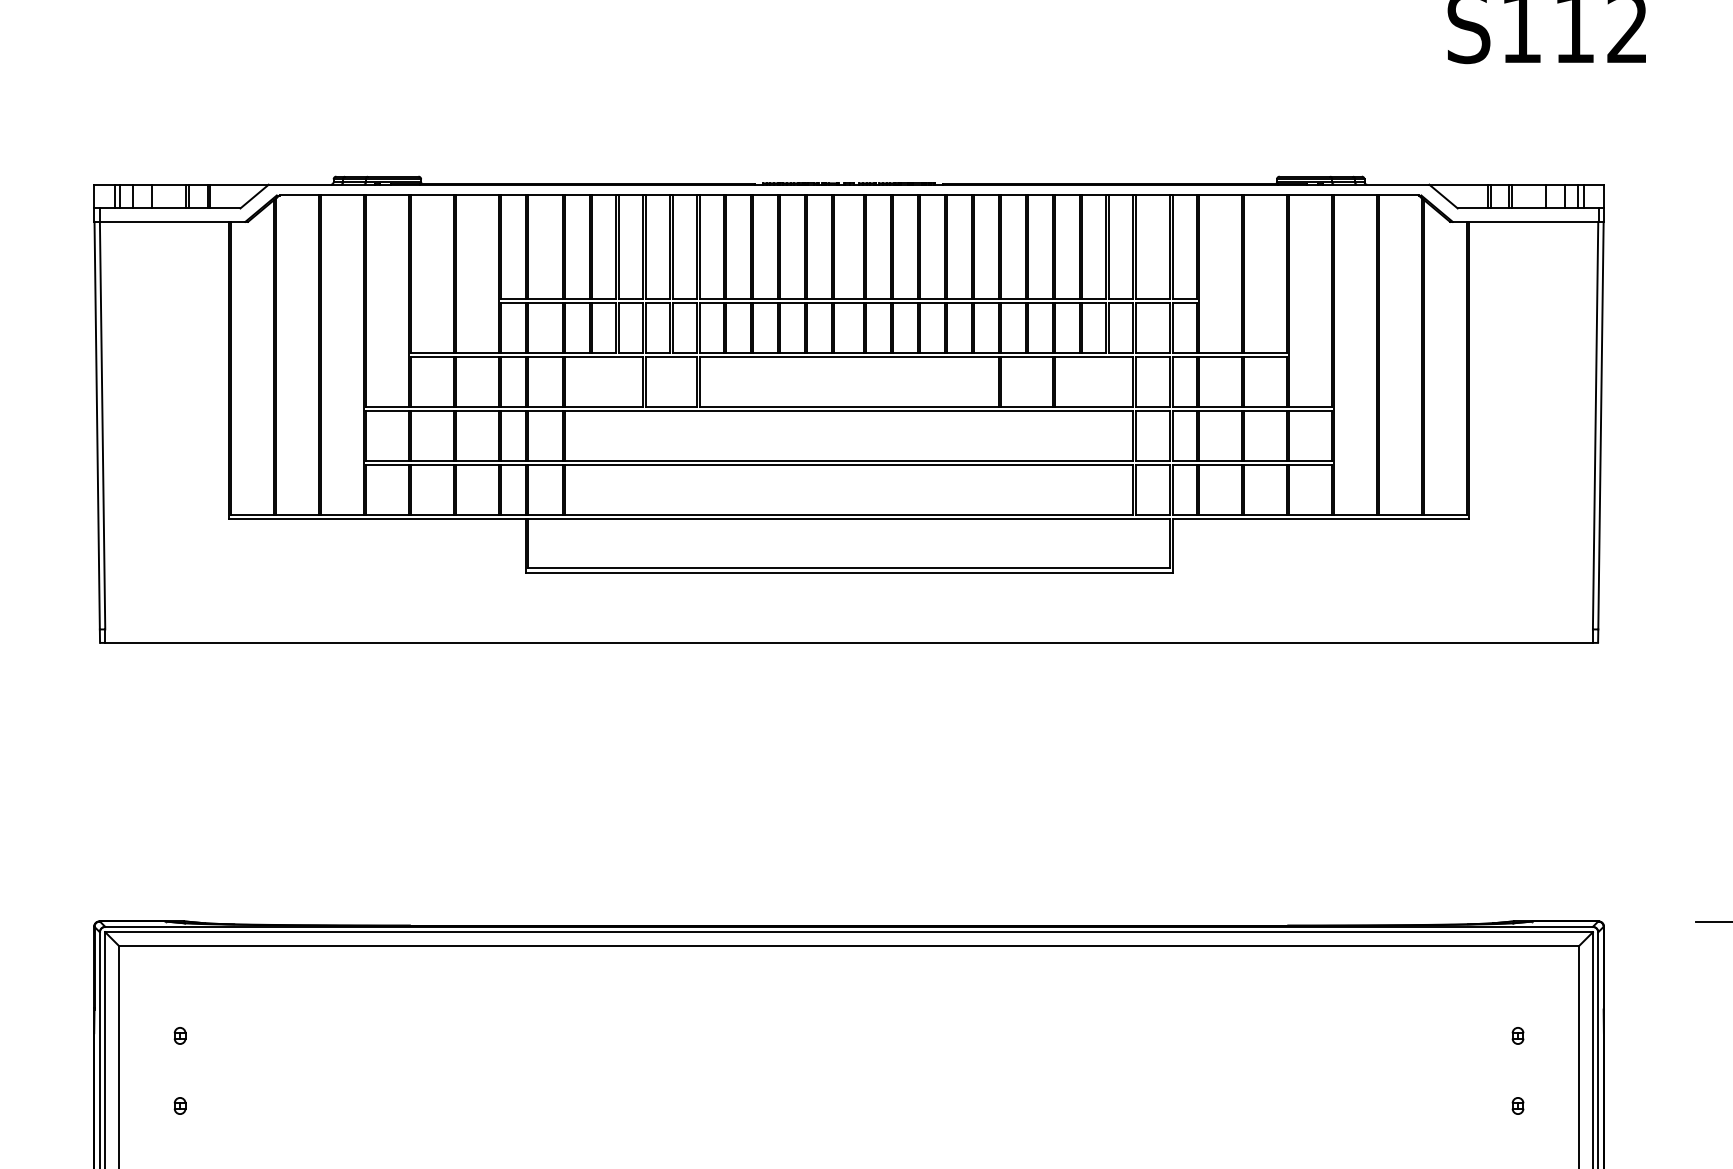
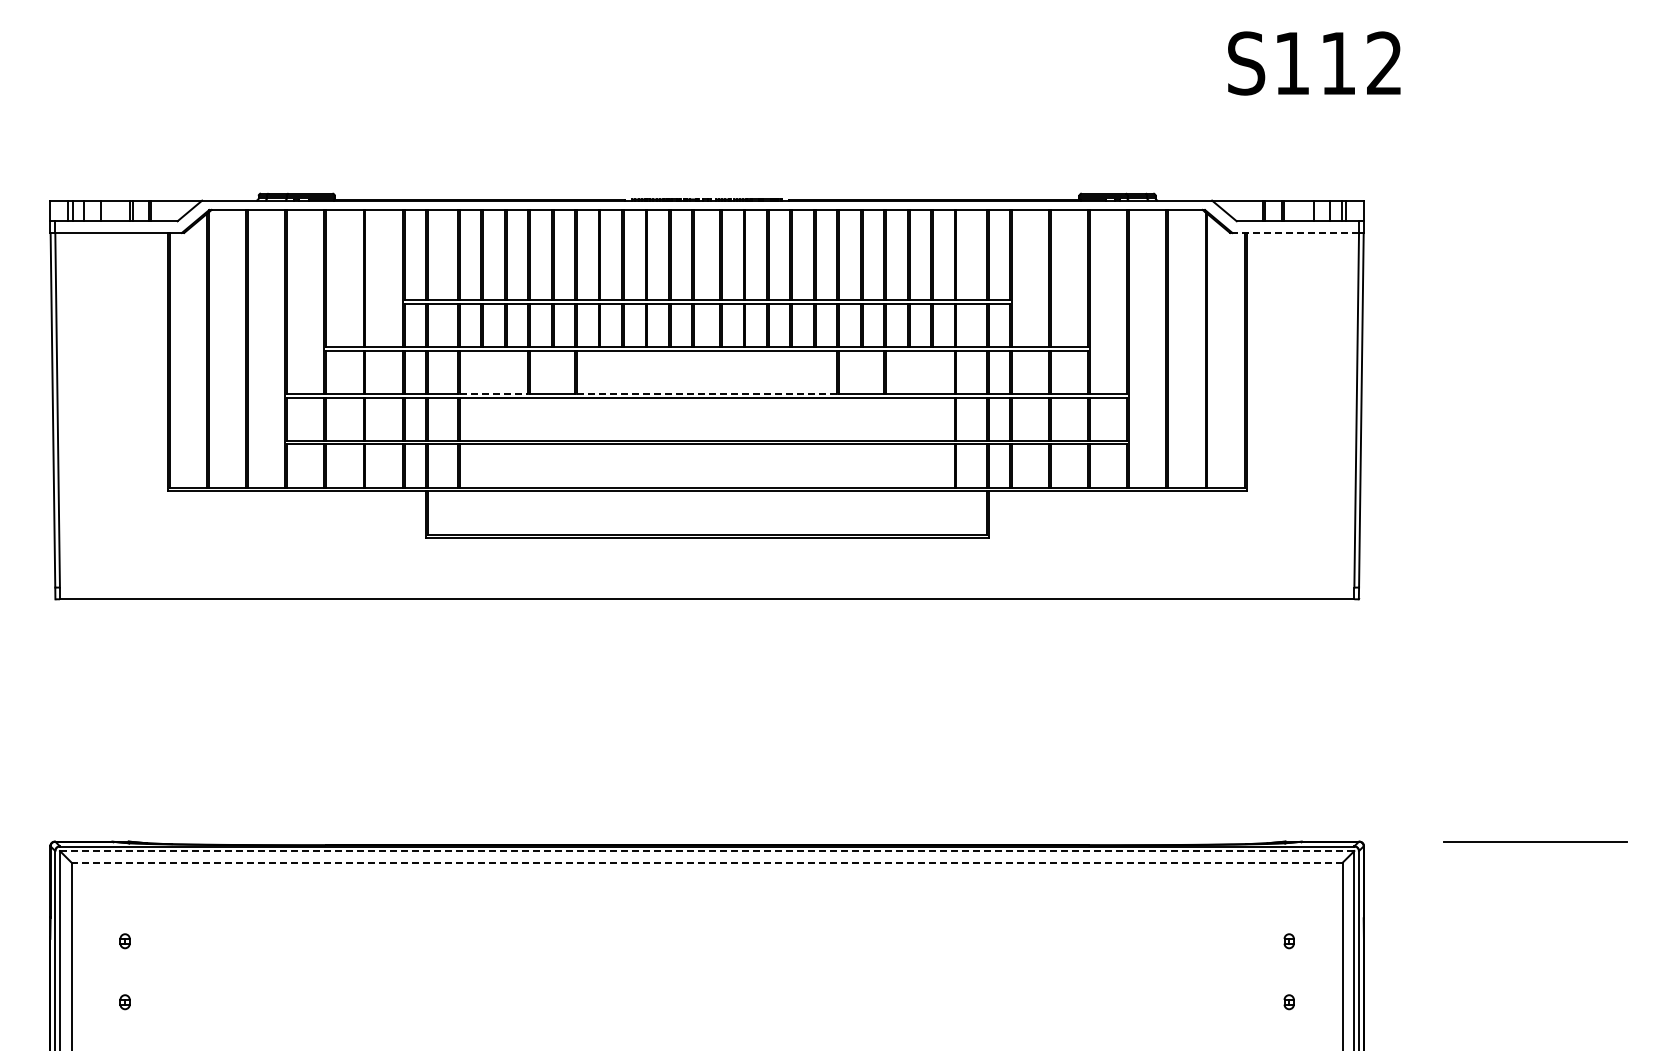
line: (1525, 222) -> (1295, 233), solid -> dashed
line: (604, 406) -> (494, 393), solid -> dashed
line: (849, 406) -> (707, 393), solid -> dashed
line: (848, 932) -> (706, 851), solid -> dashed
line: (848, 945) -> (706, 862), solid -> dashed

